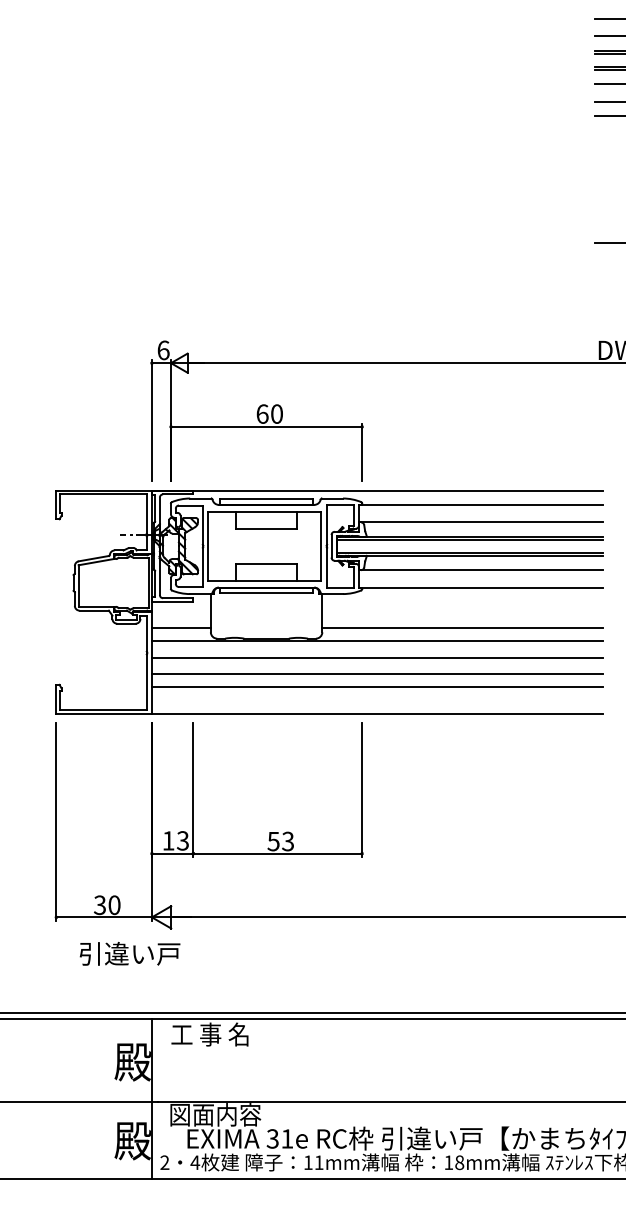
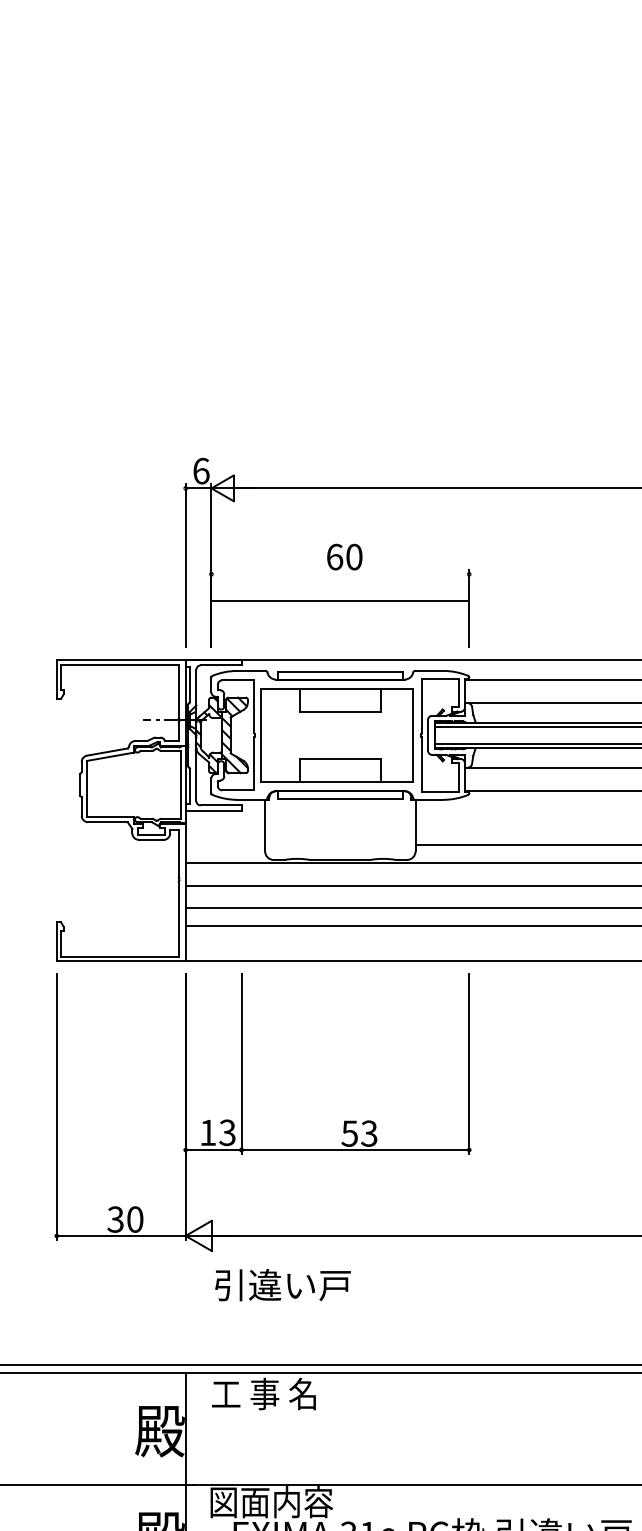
line: (266, 426) -> (340, 600), moved
line: (180, 627) -> (224, 844), removed
text: (129, 953) -> (282, 1284), moved

